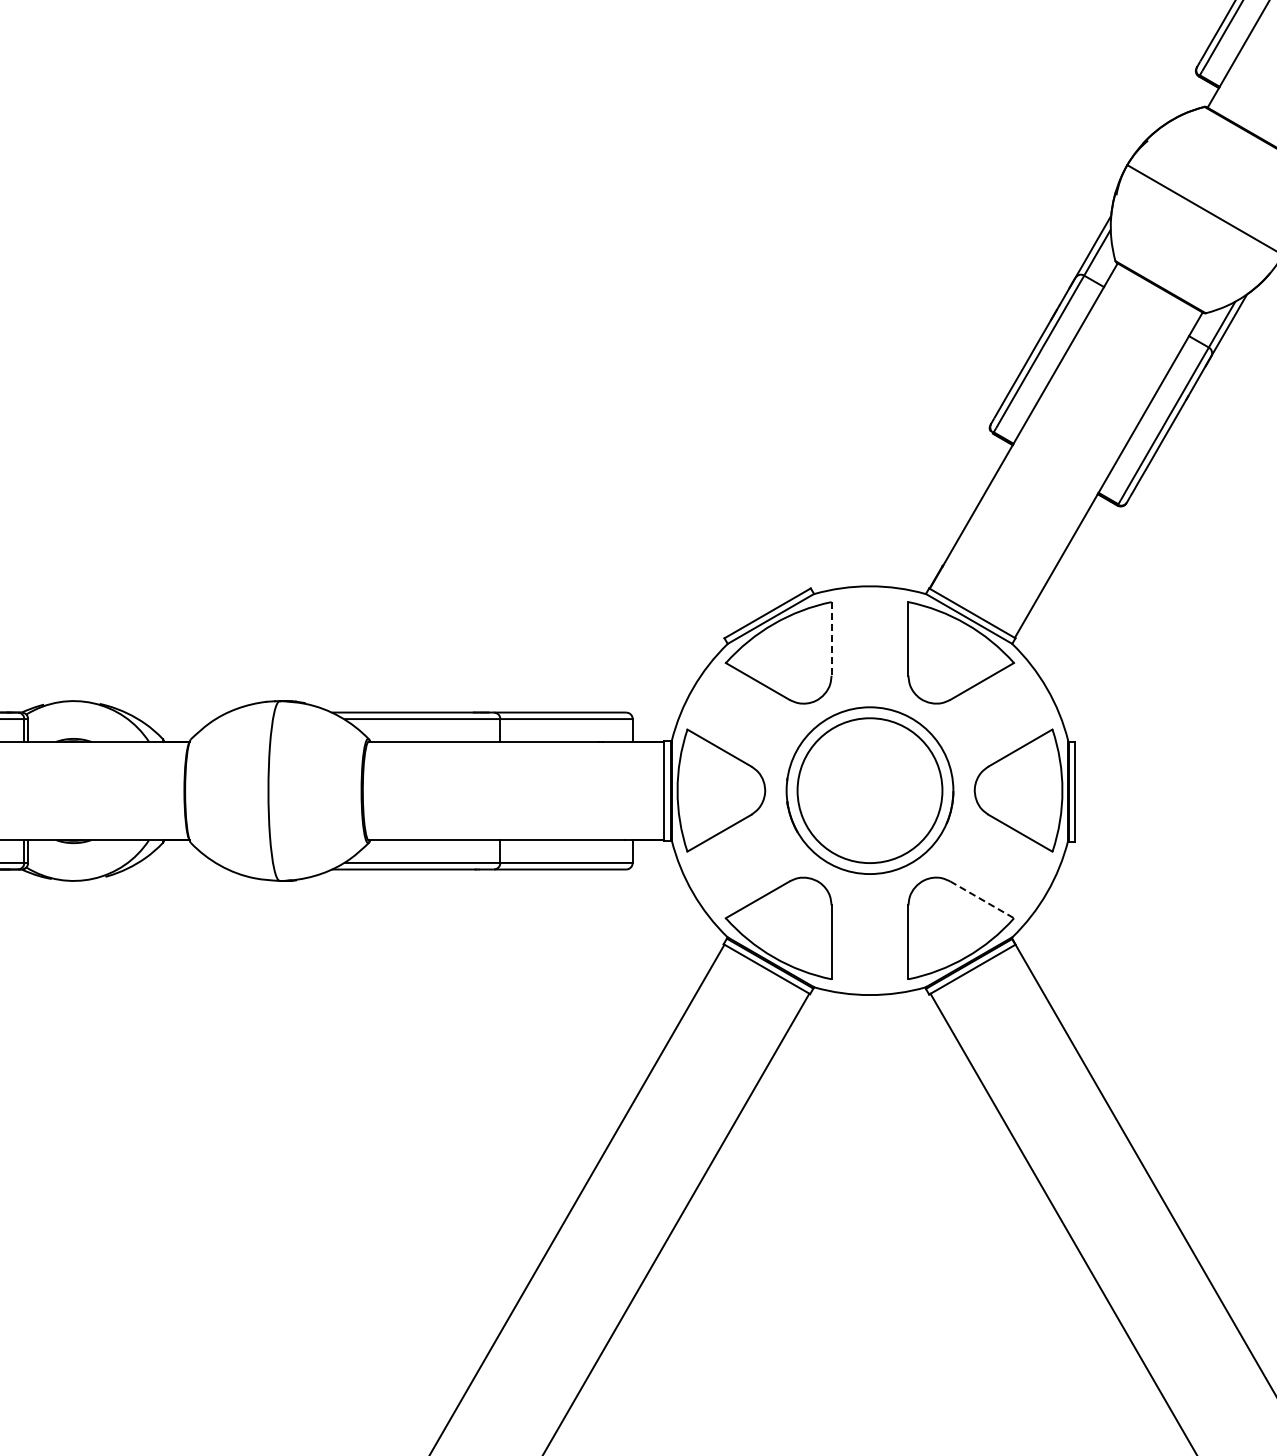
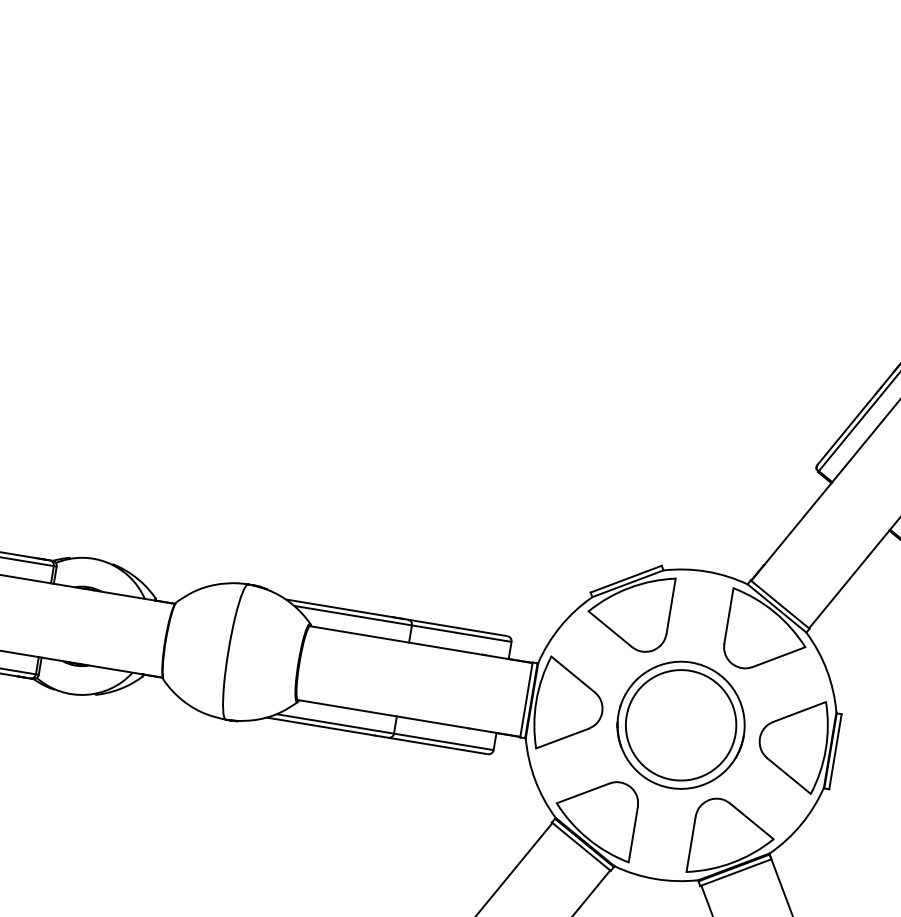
line: (831, 638) -> (671, 606), dashed -> solid
line: (982, 899) -> (752, 821), dashed -> solid

